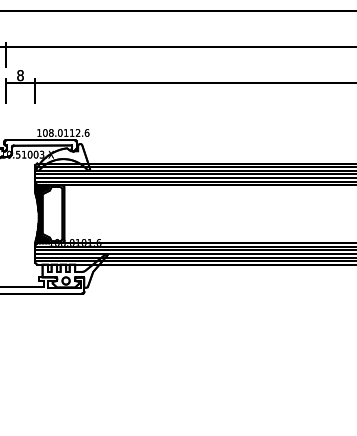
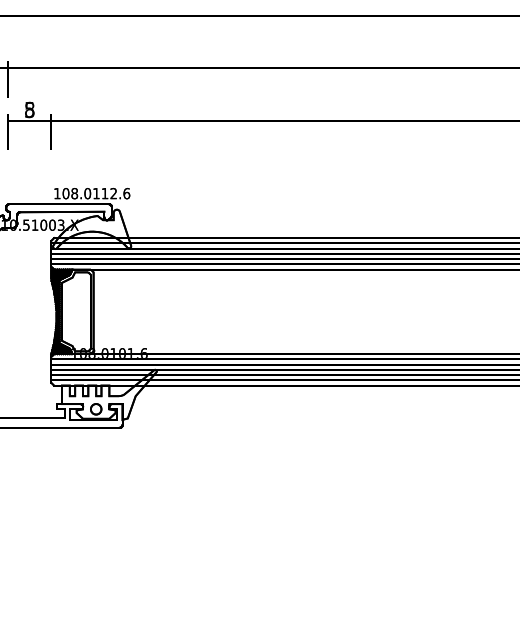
text: (20, 75) -> (29, 109), 8 -> 5

